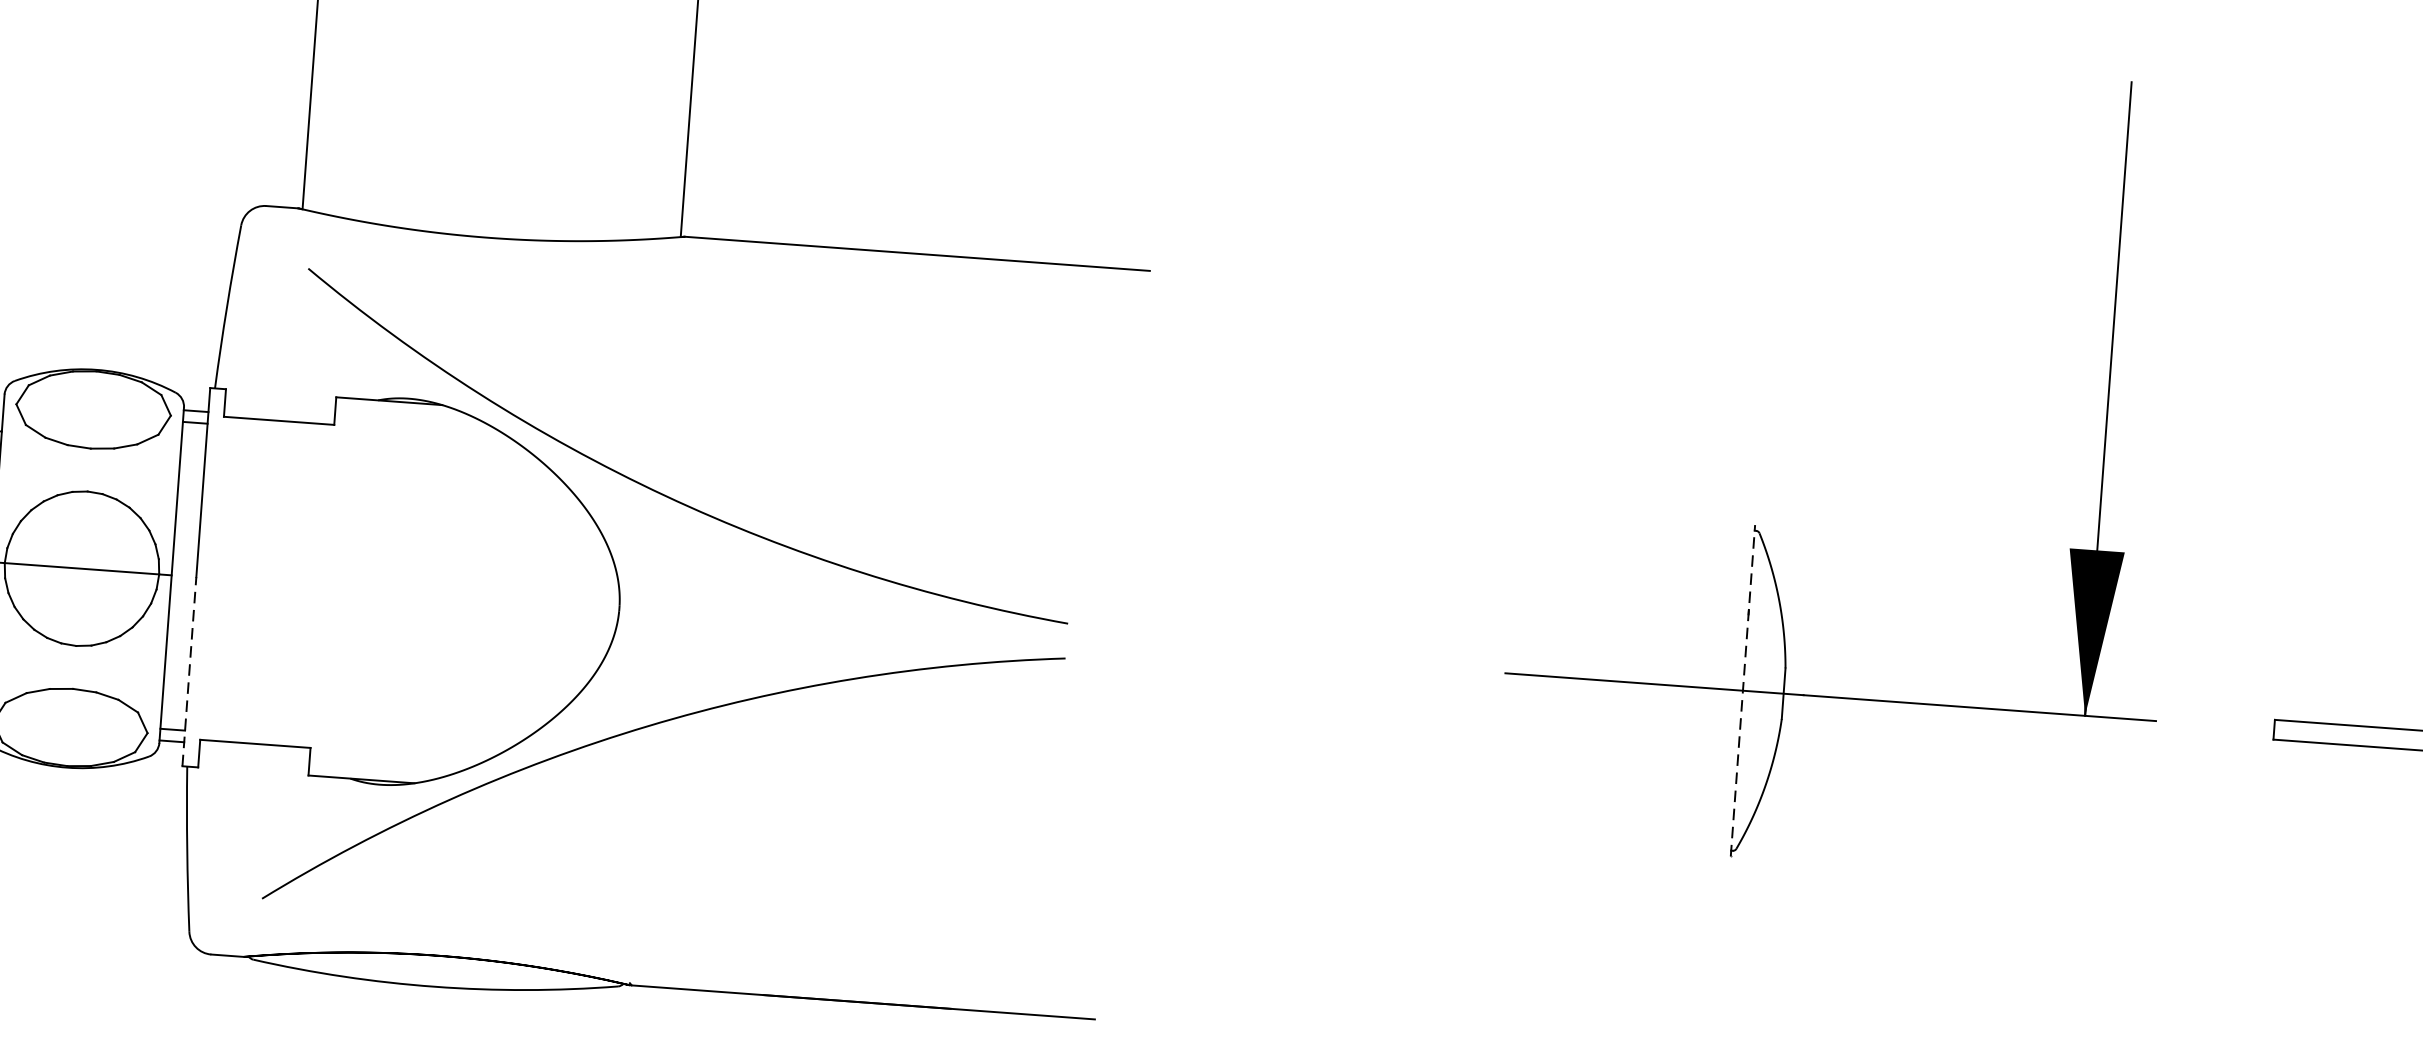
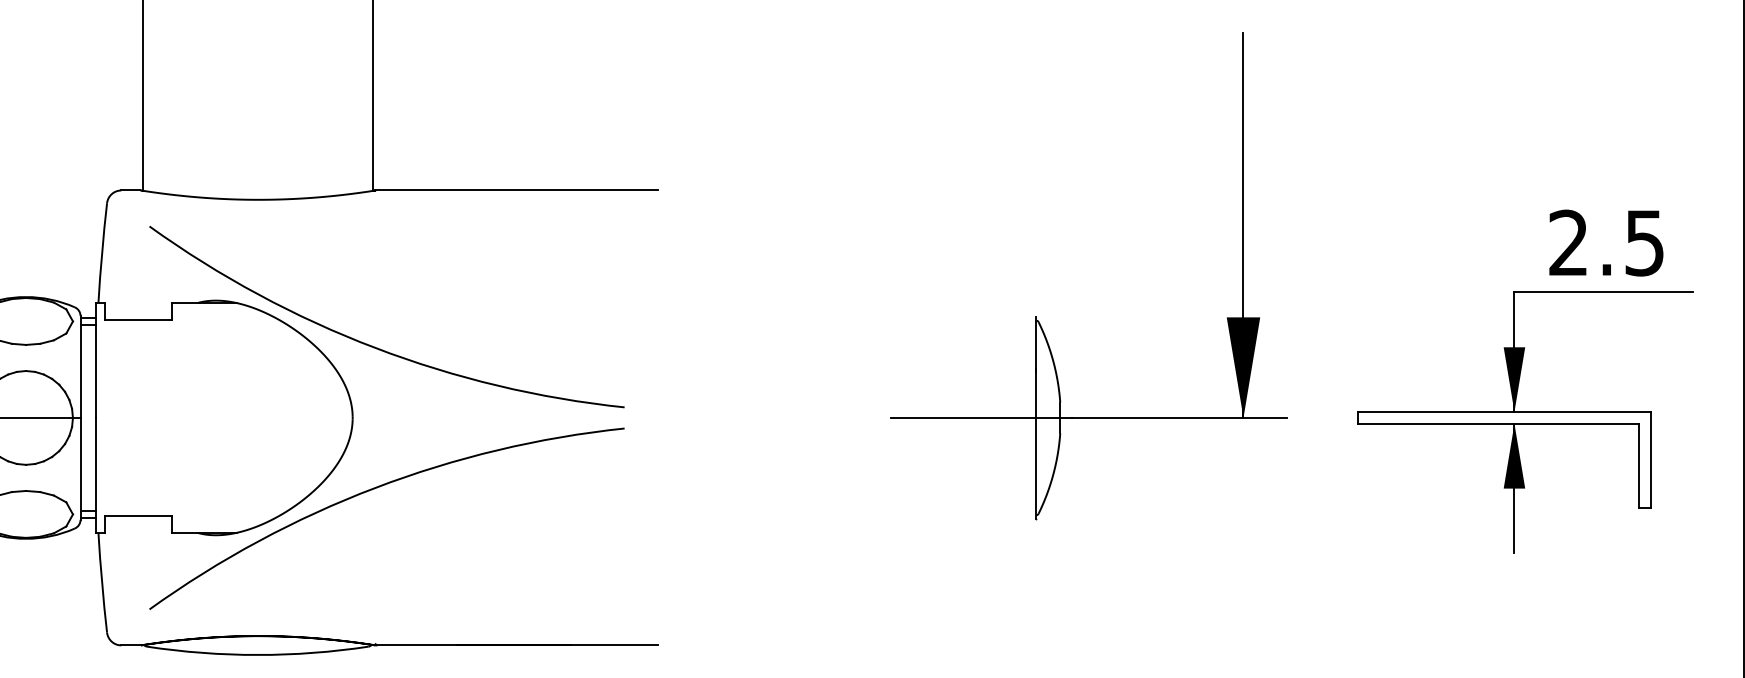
line: (189, 670) -> (95, 474), dashed -> solid
line: (1742, 689) -> (1035, 417), dashed -> solid

